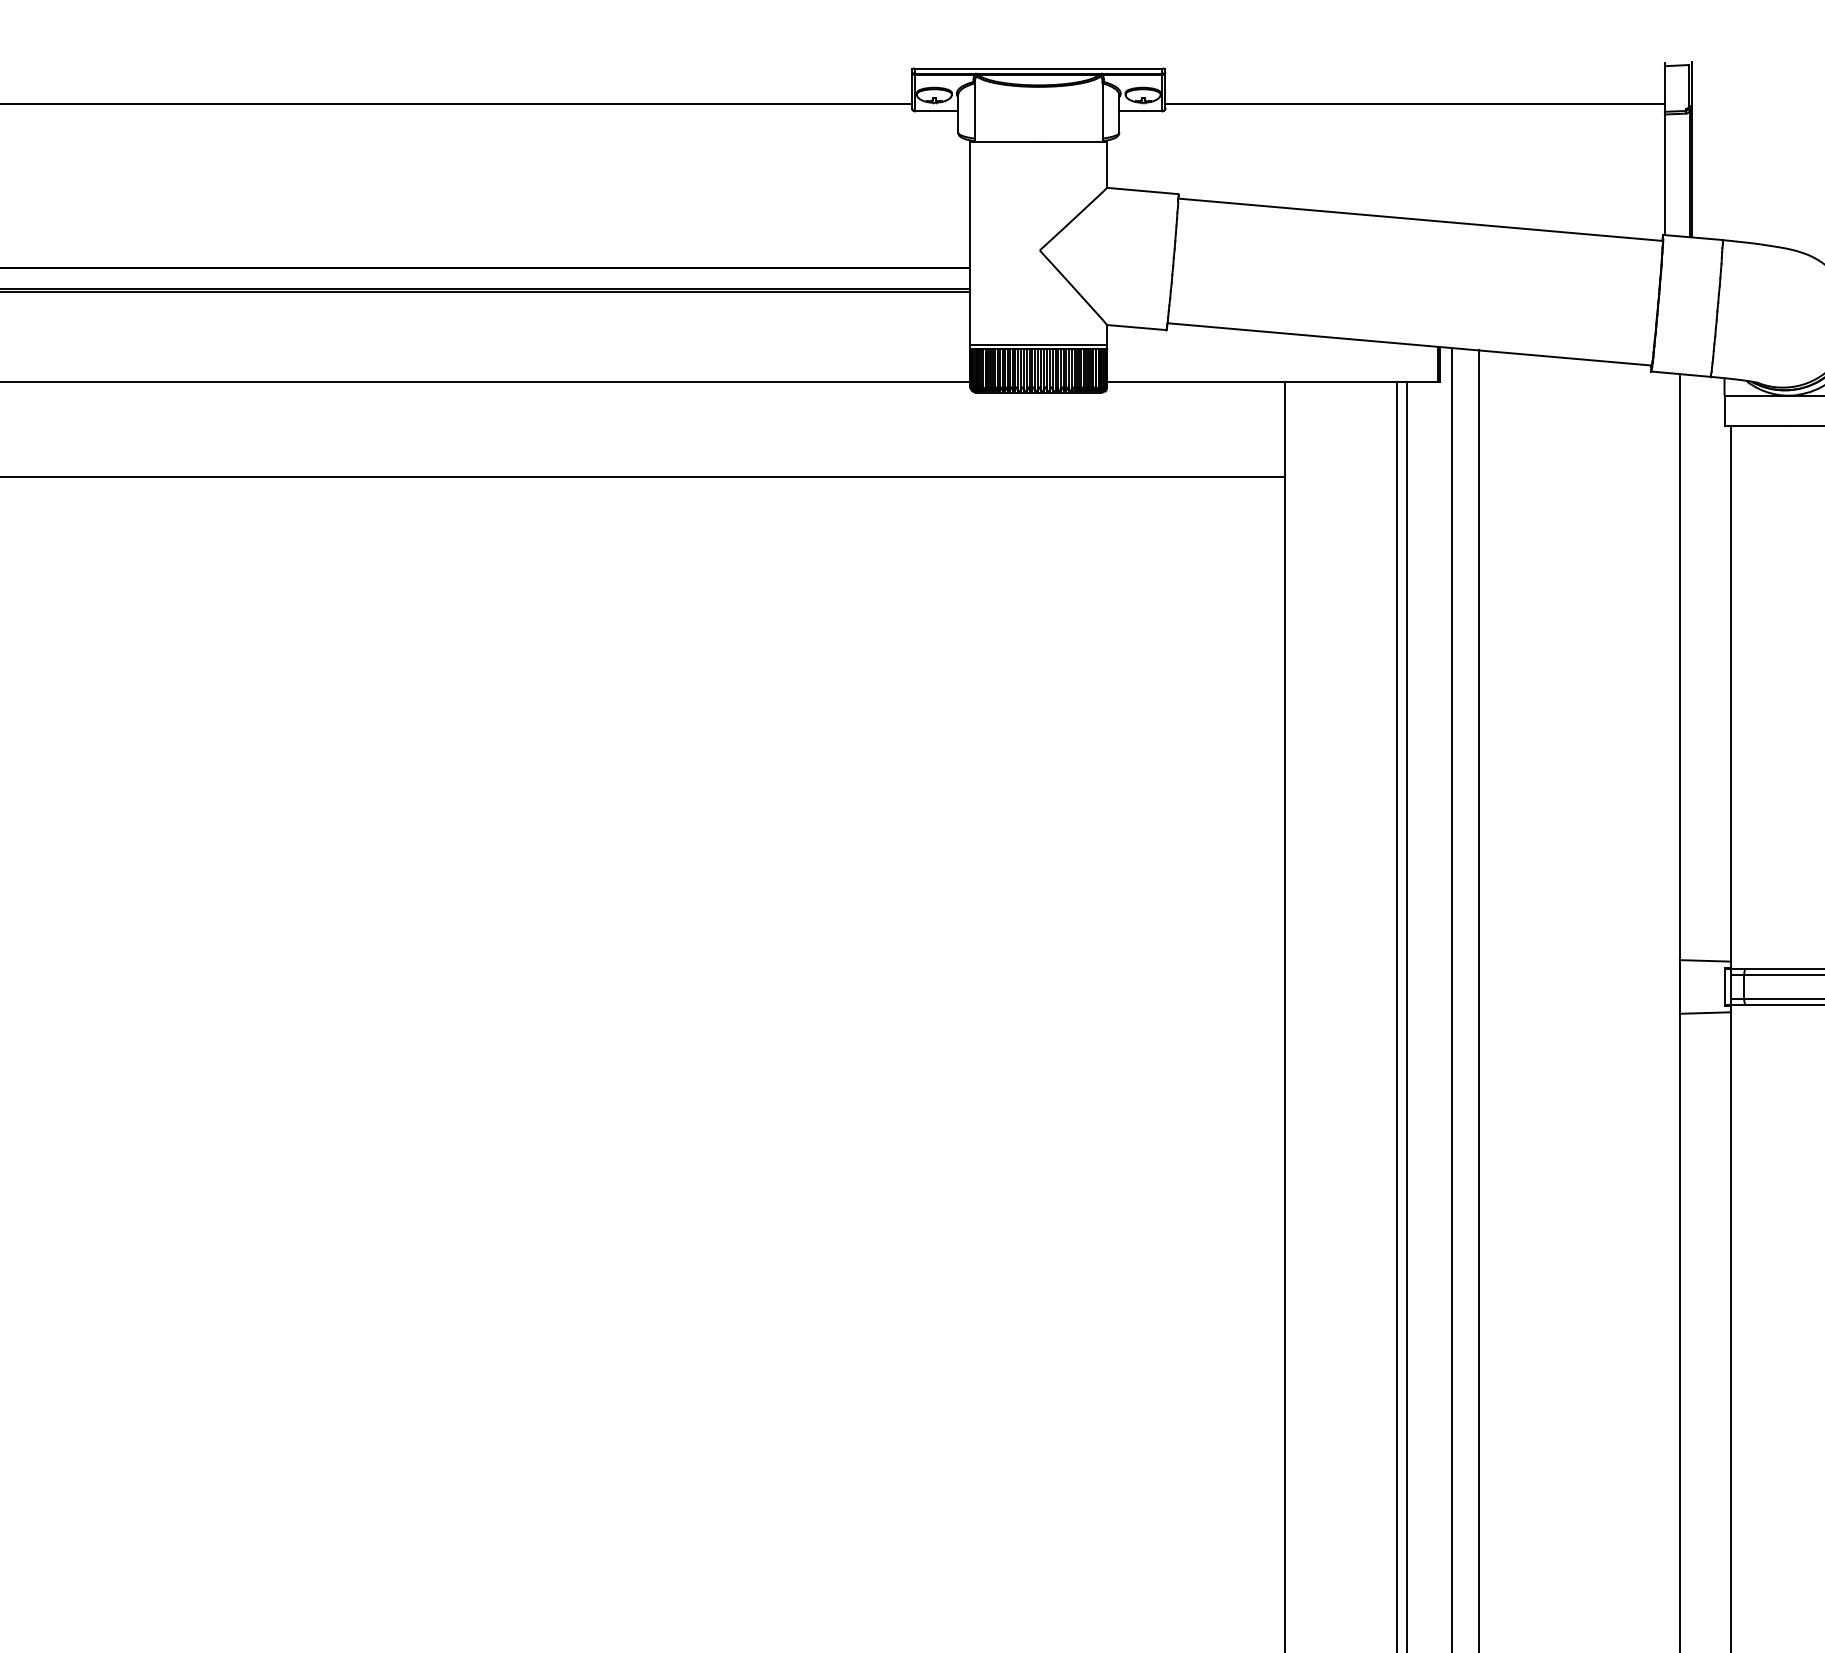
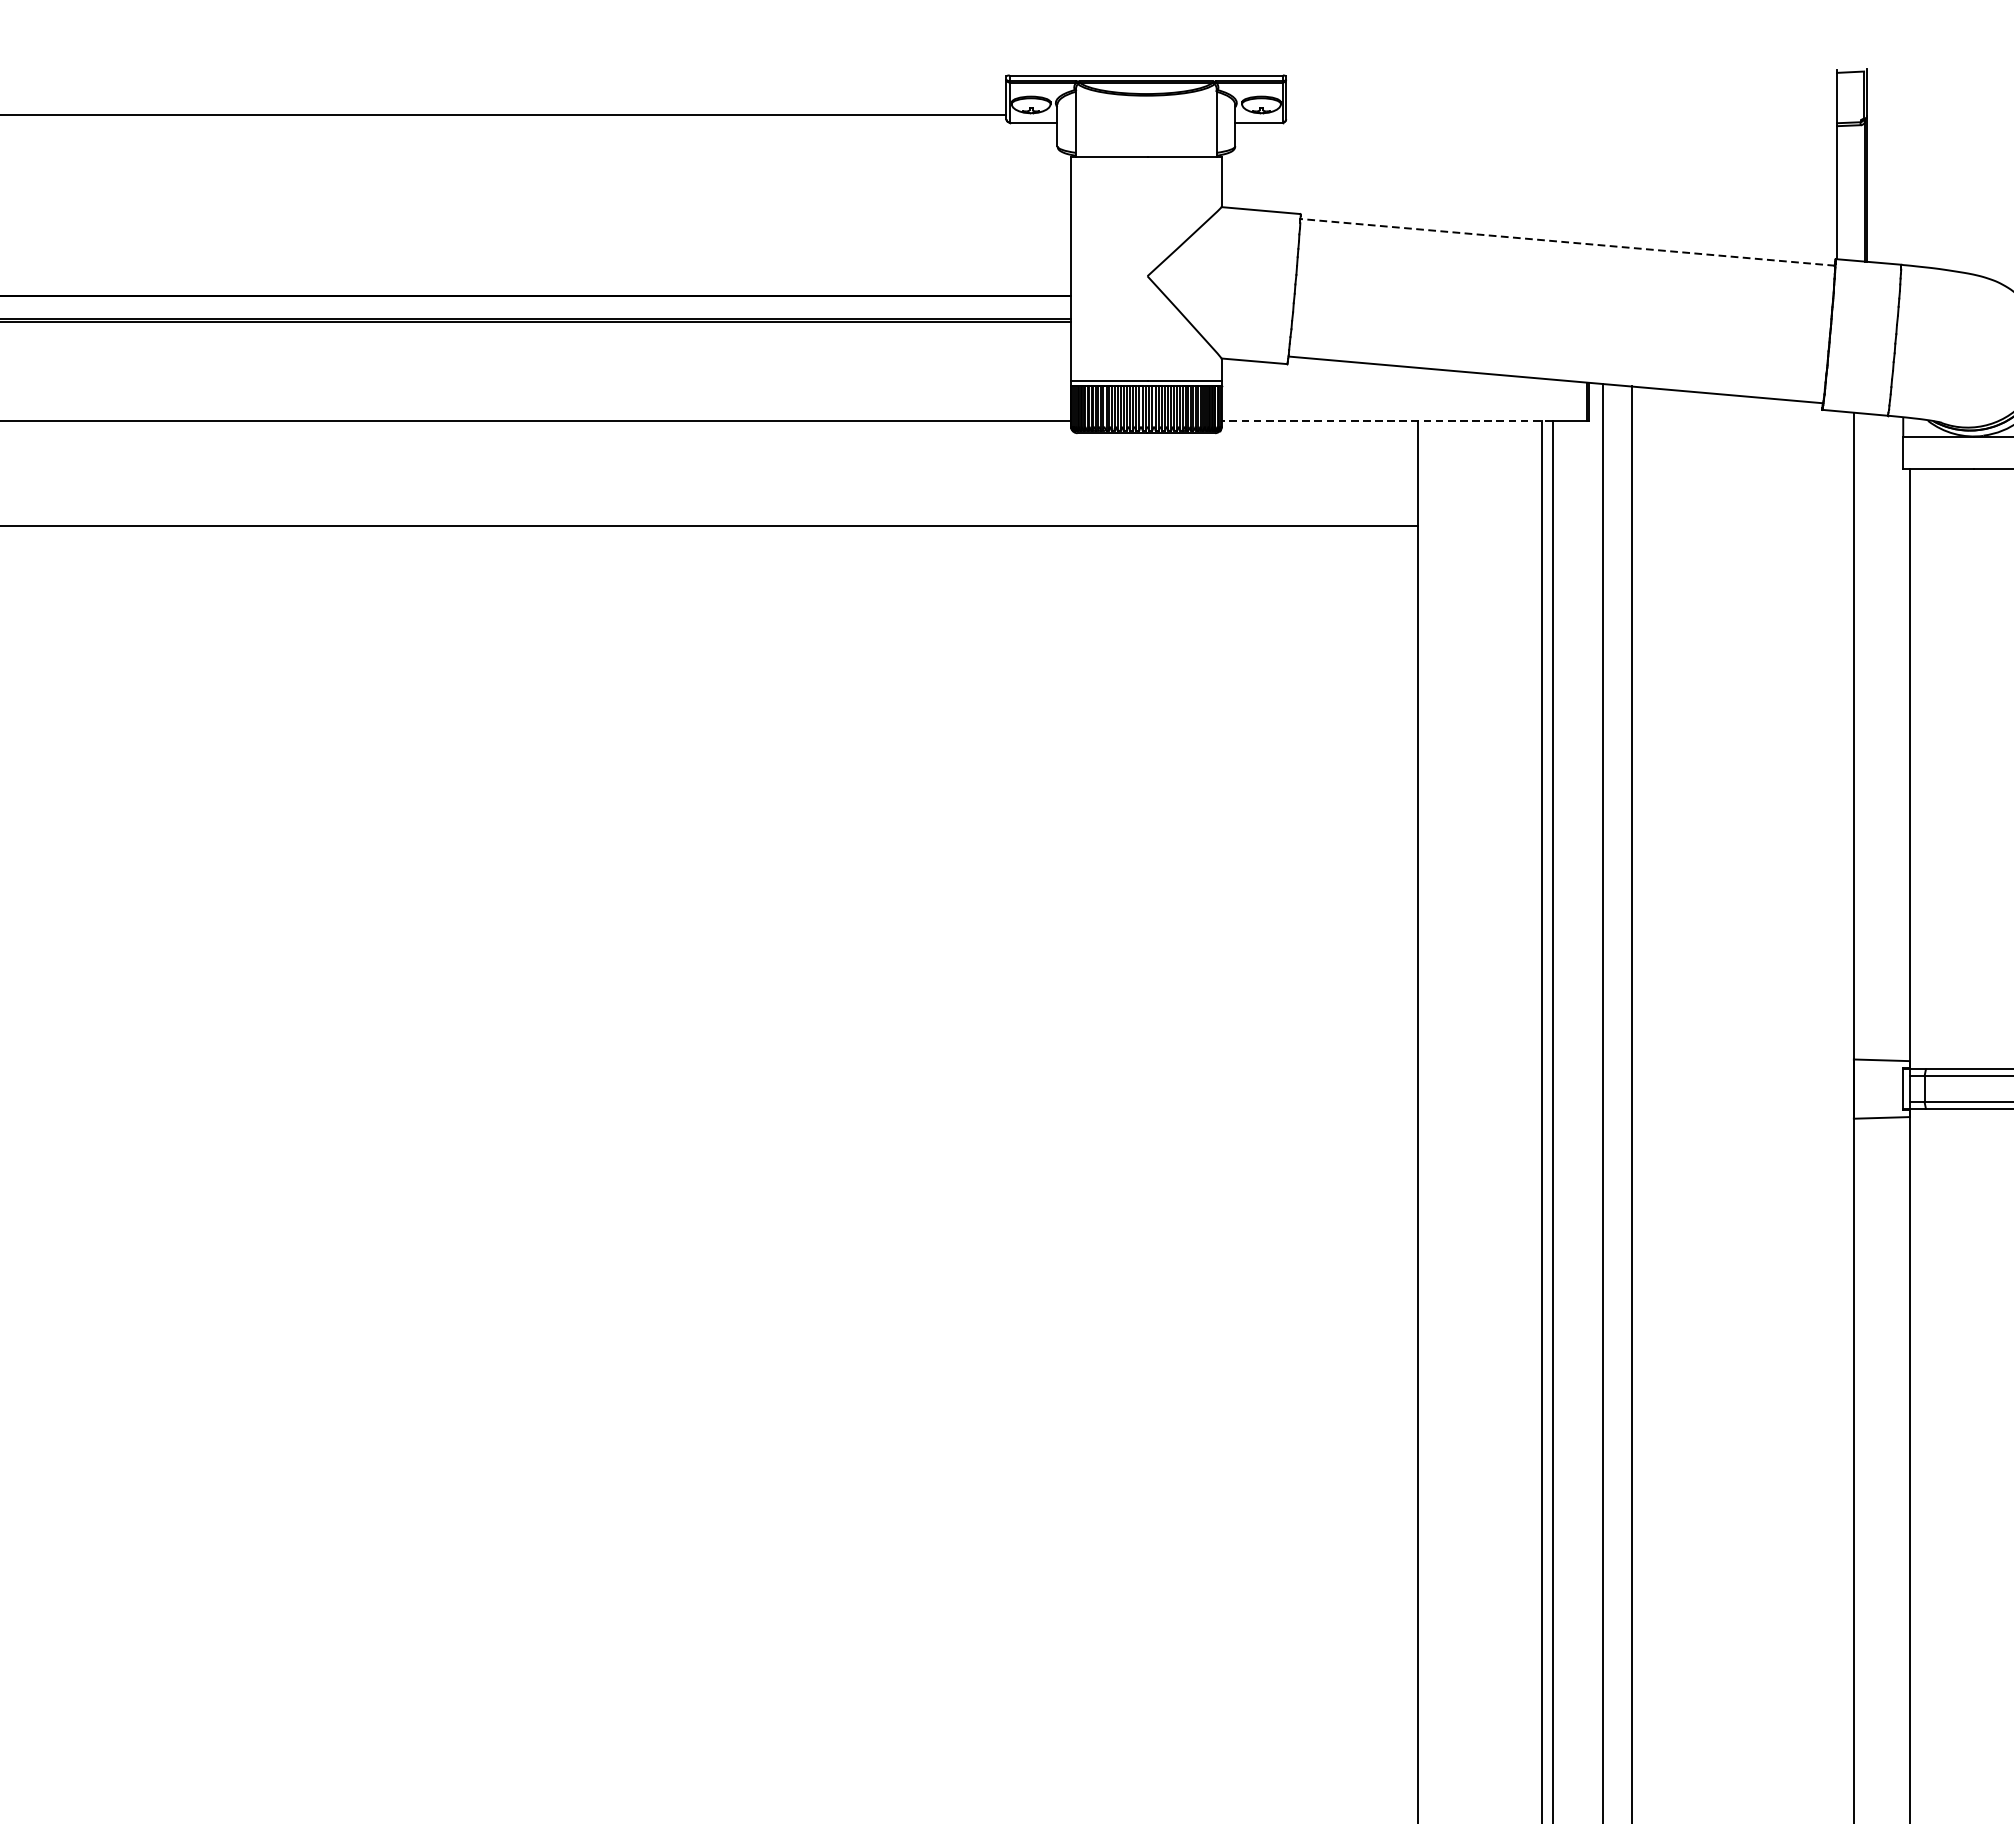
line: (1414, 104) -> (1561, 115), removed
line: (1420, 219) -> (1567, 242), solid -> dashed
line: (1256, 381) -> (1386, 420), solid -> dashed

